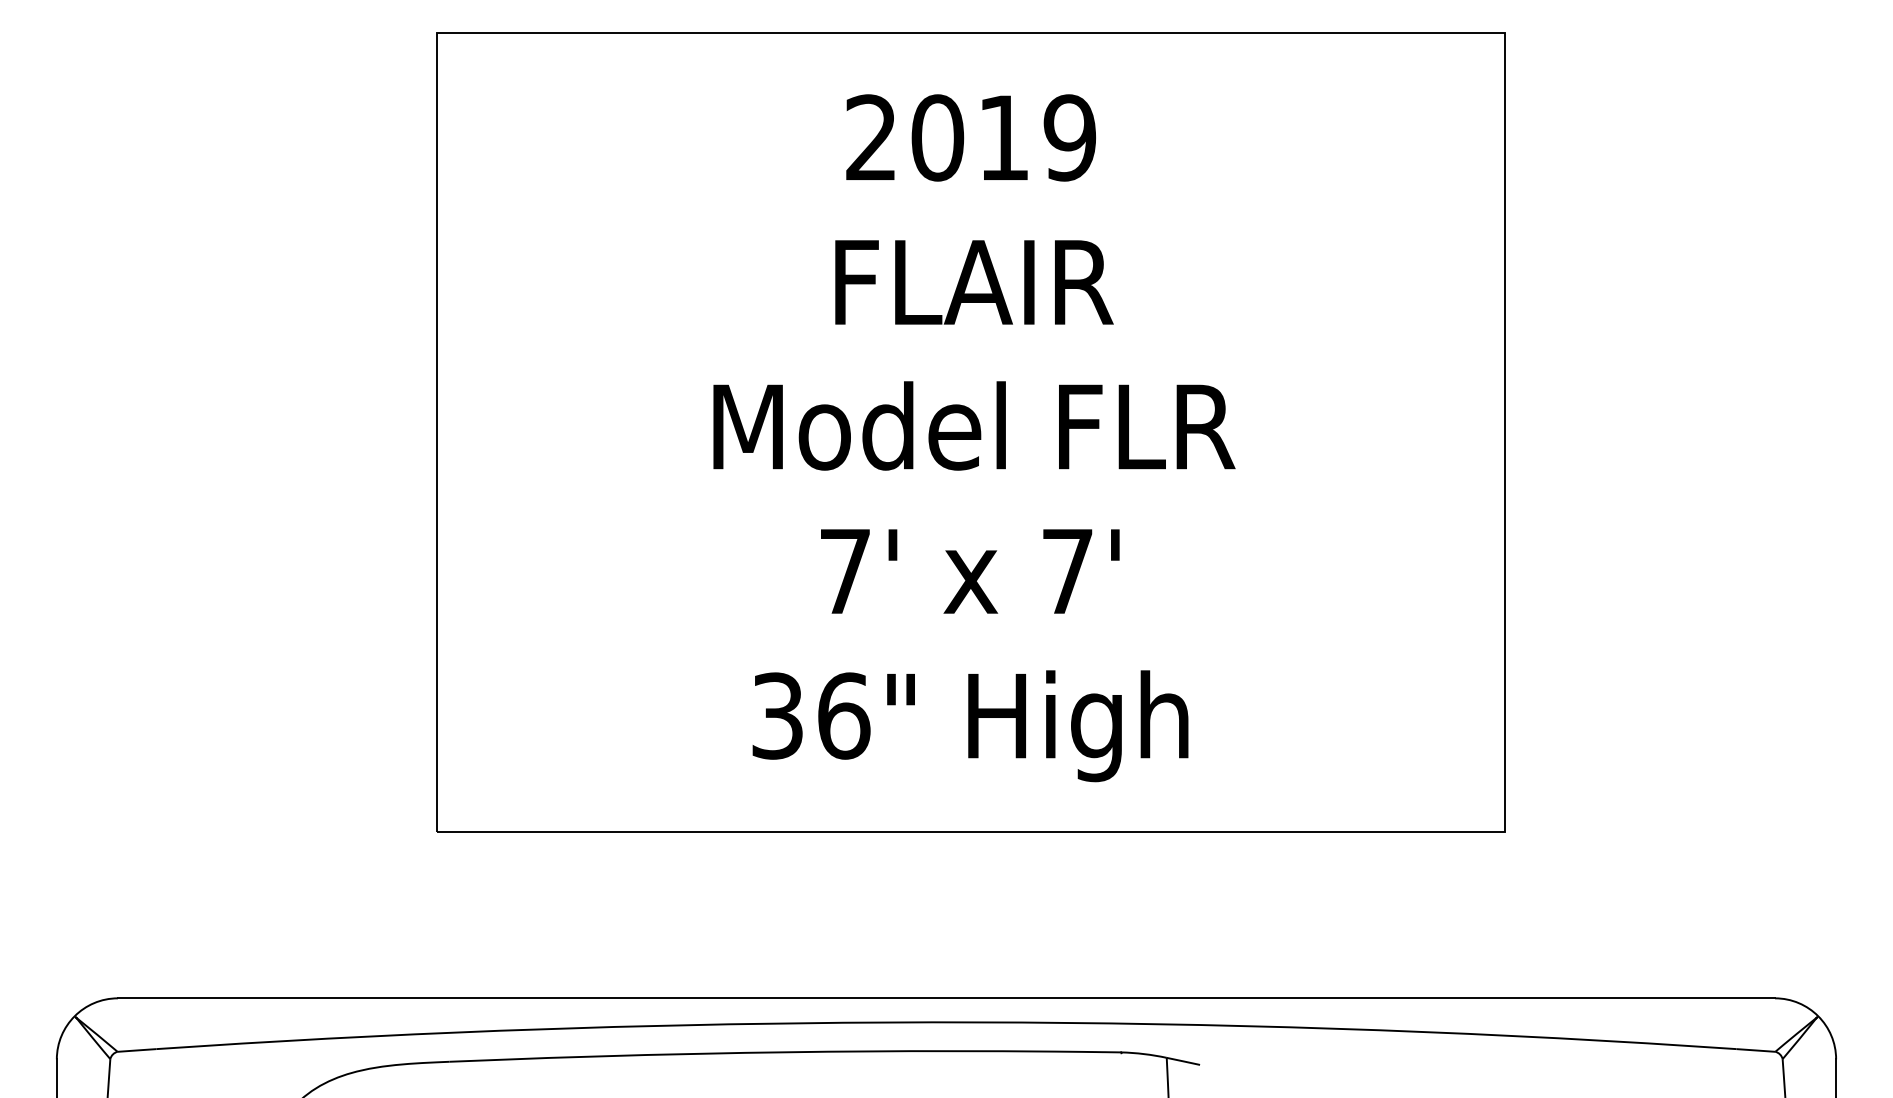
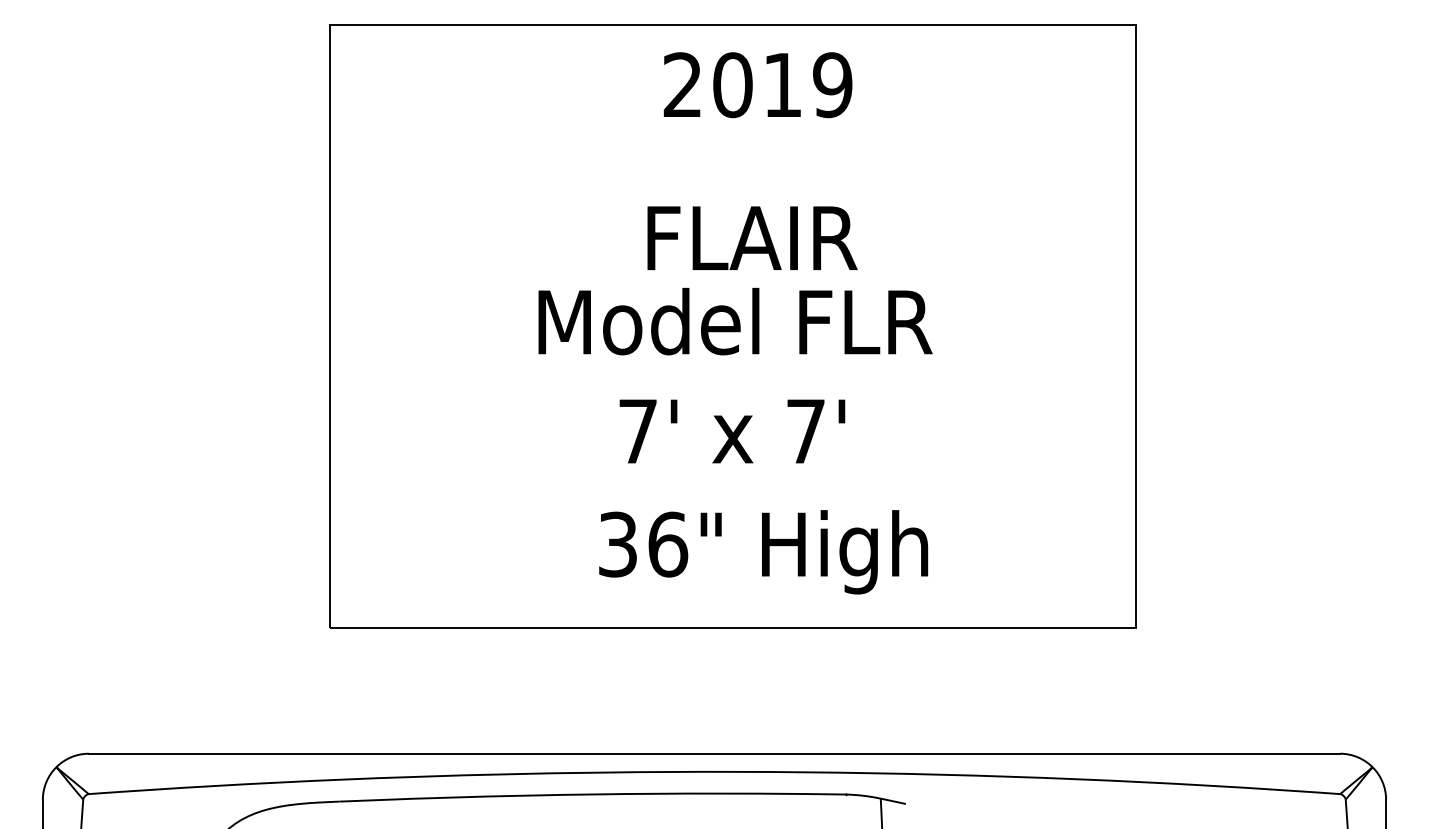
text: (970, 138) -> (757, 85), moved
text: (974, 281) -> (752, 237), moved
text: (970, 726) -> (763, 552), moved

